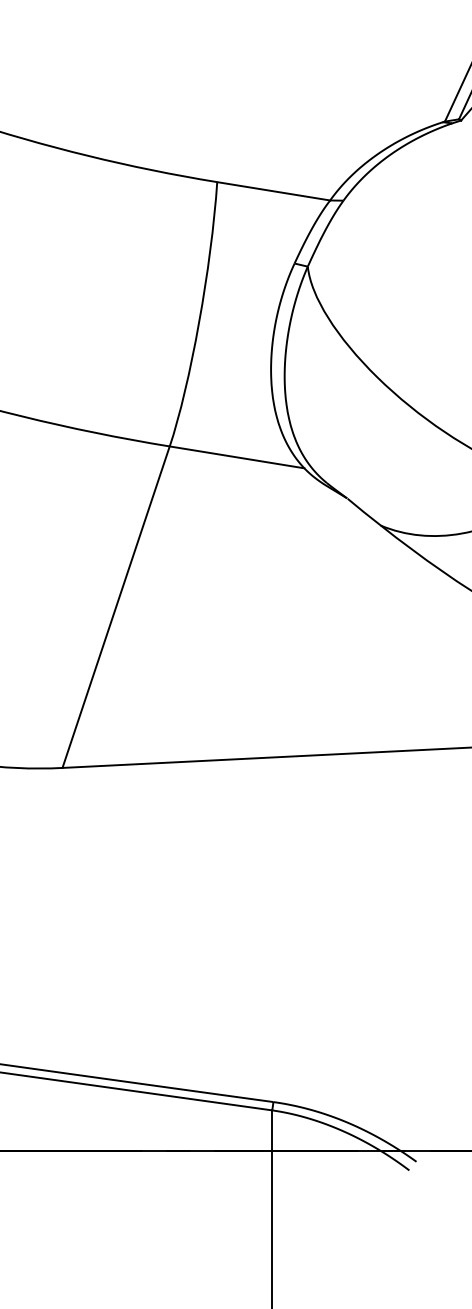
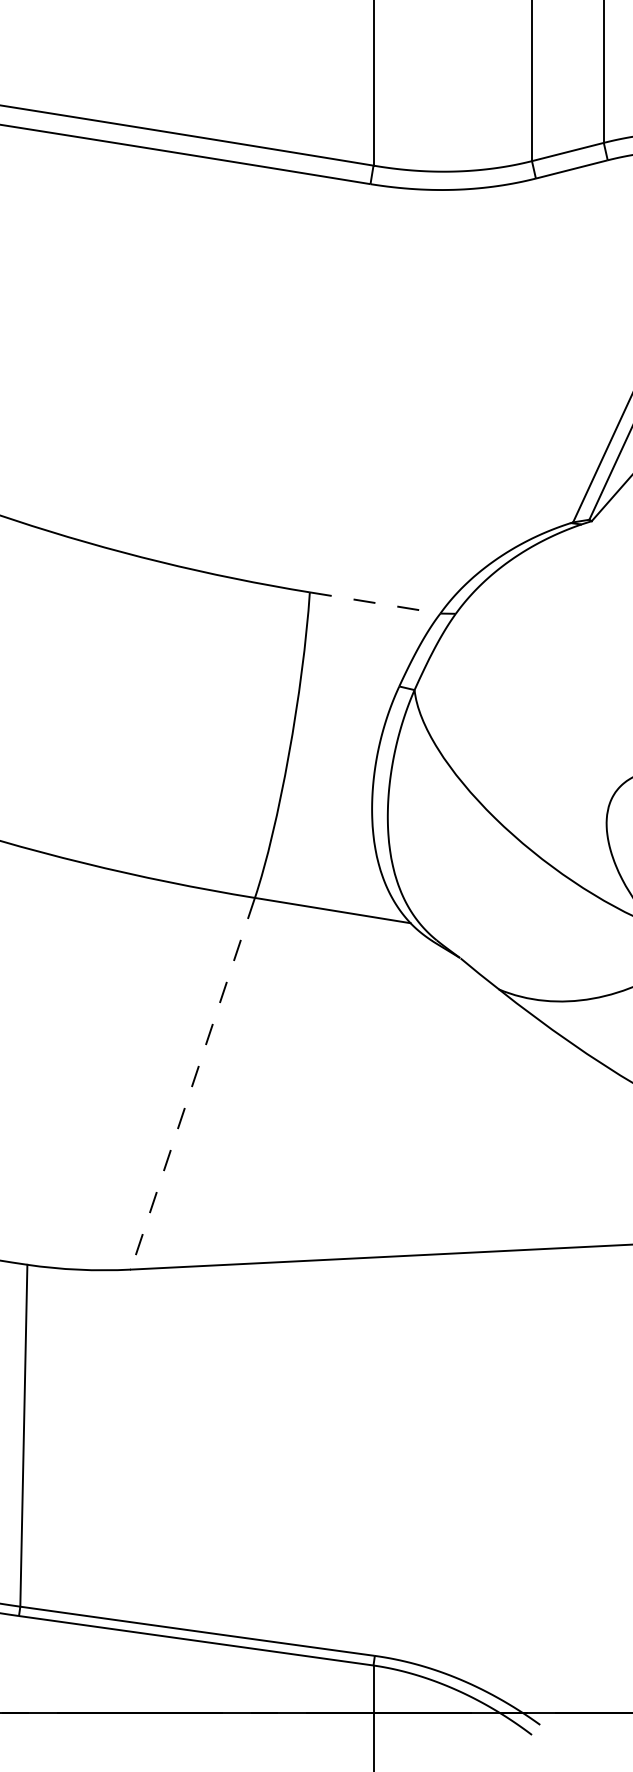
line: (274, 191) -> (375, 603), solid -> dashed
line: (115, 606) -> (192, 1083), solid -> dashed

